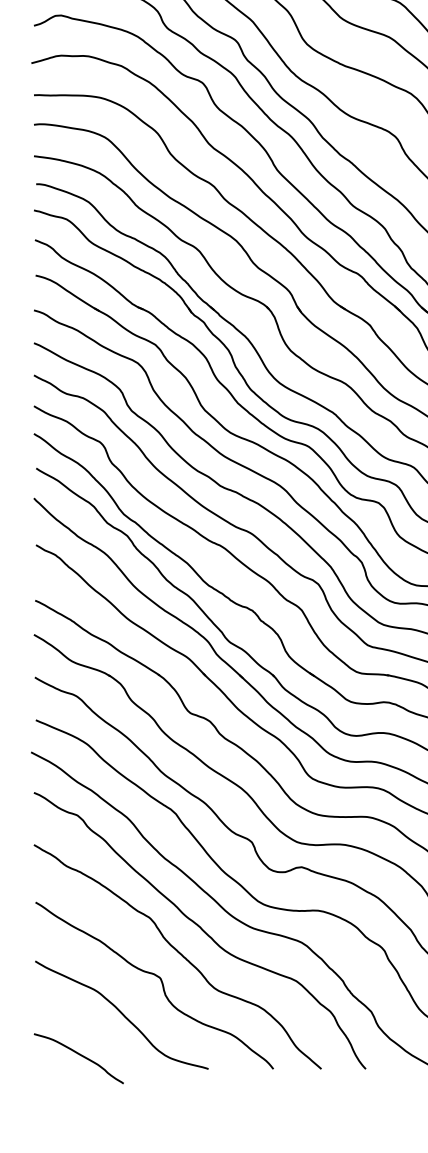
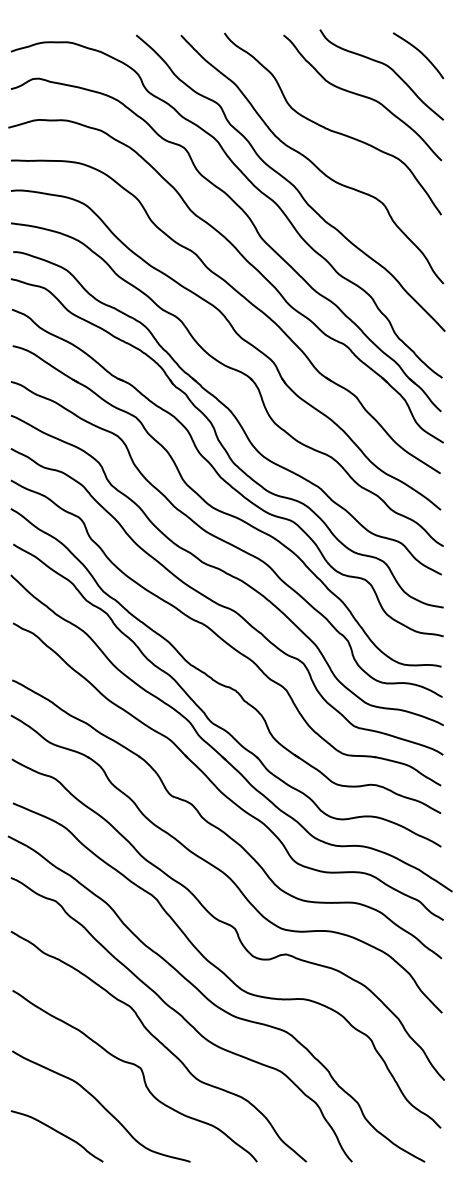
curve: (80, 1055) -> (58, 1133), moved

